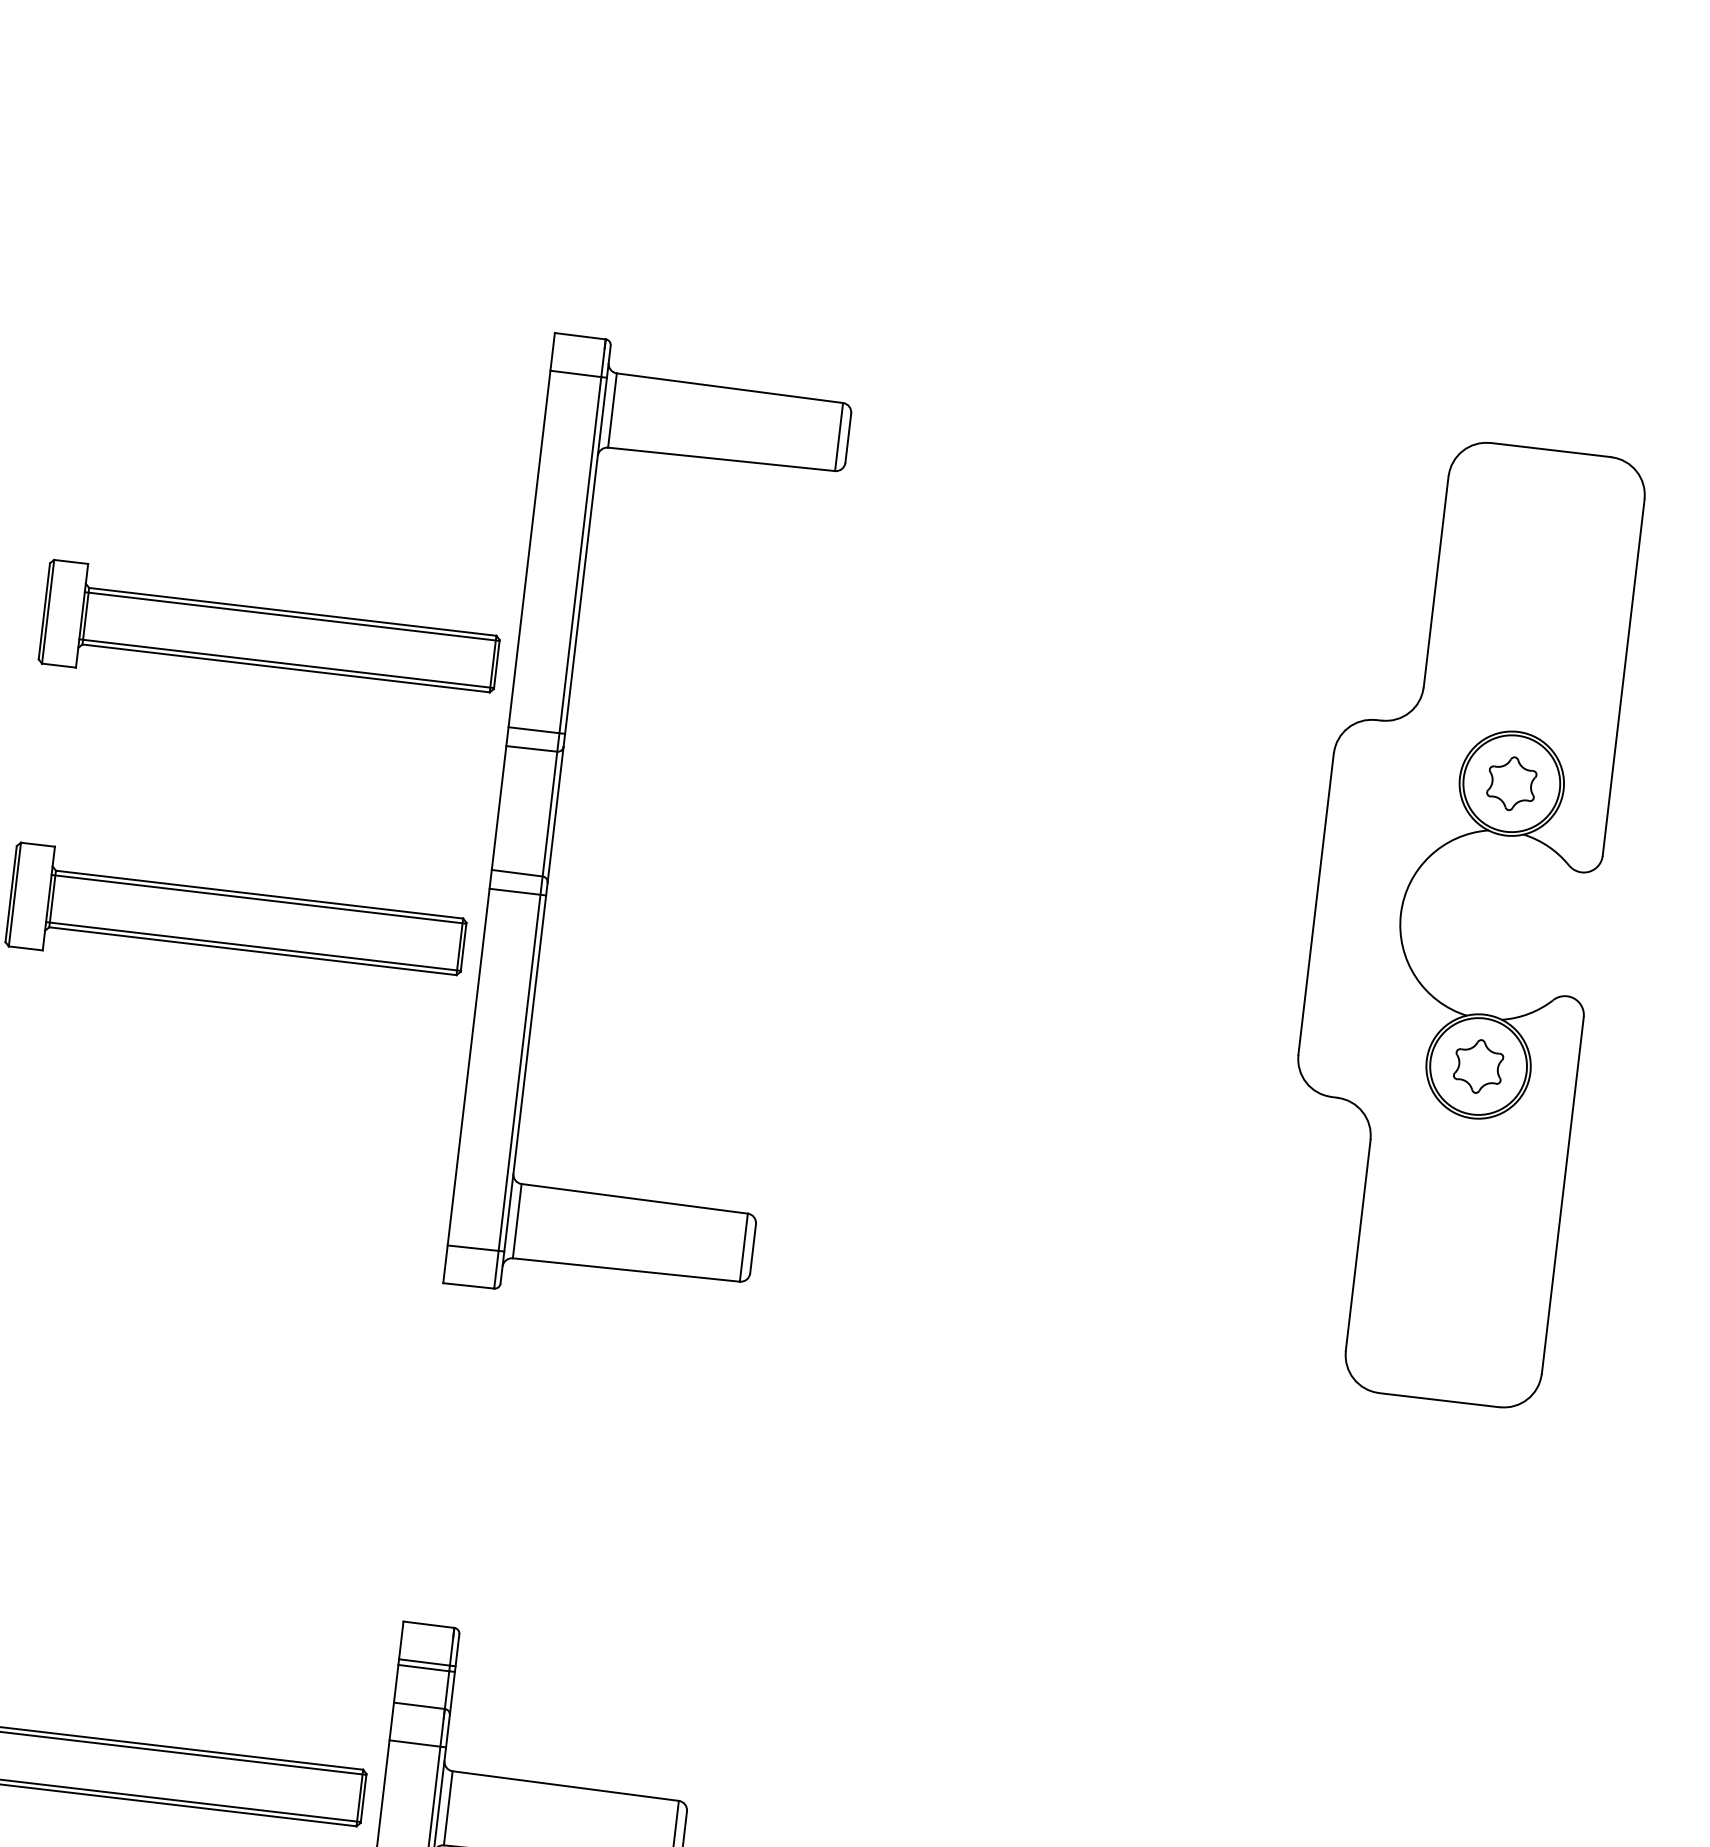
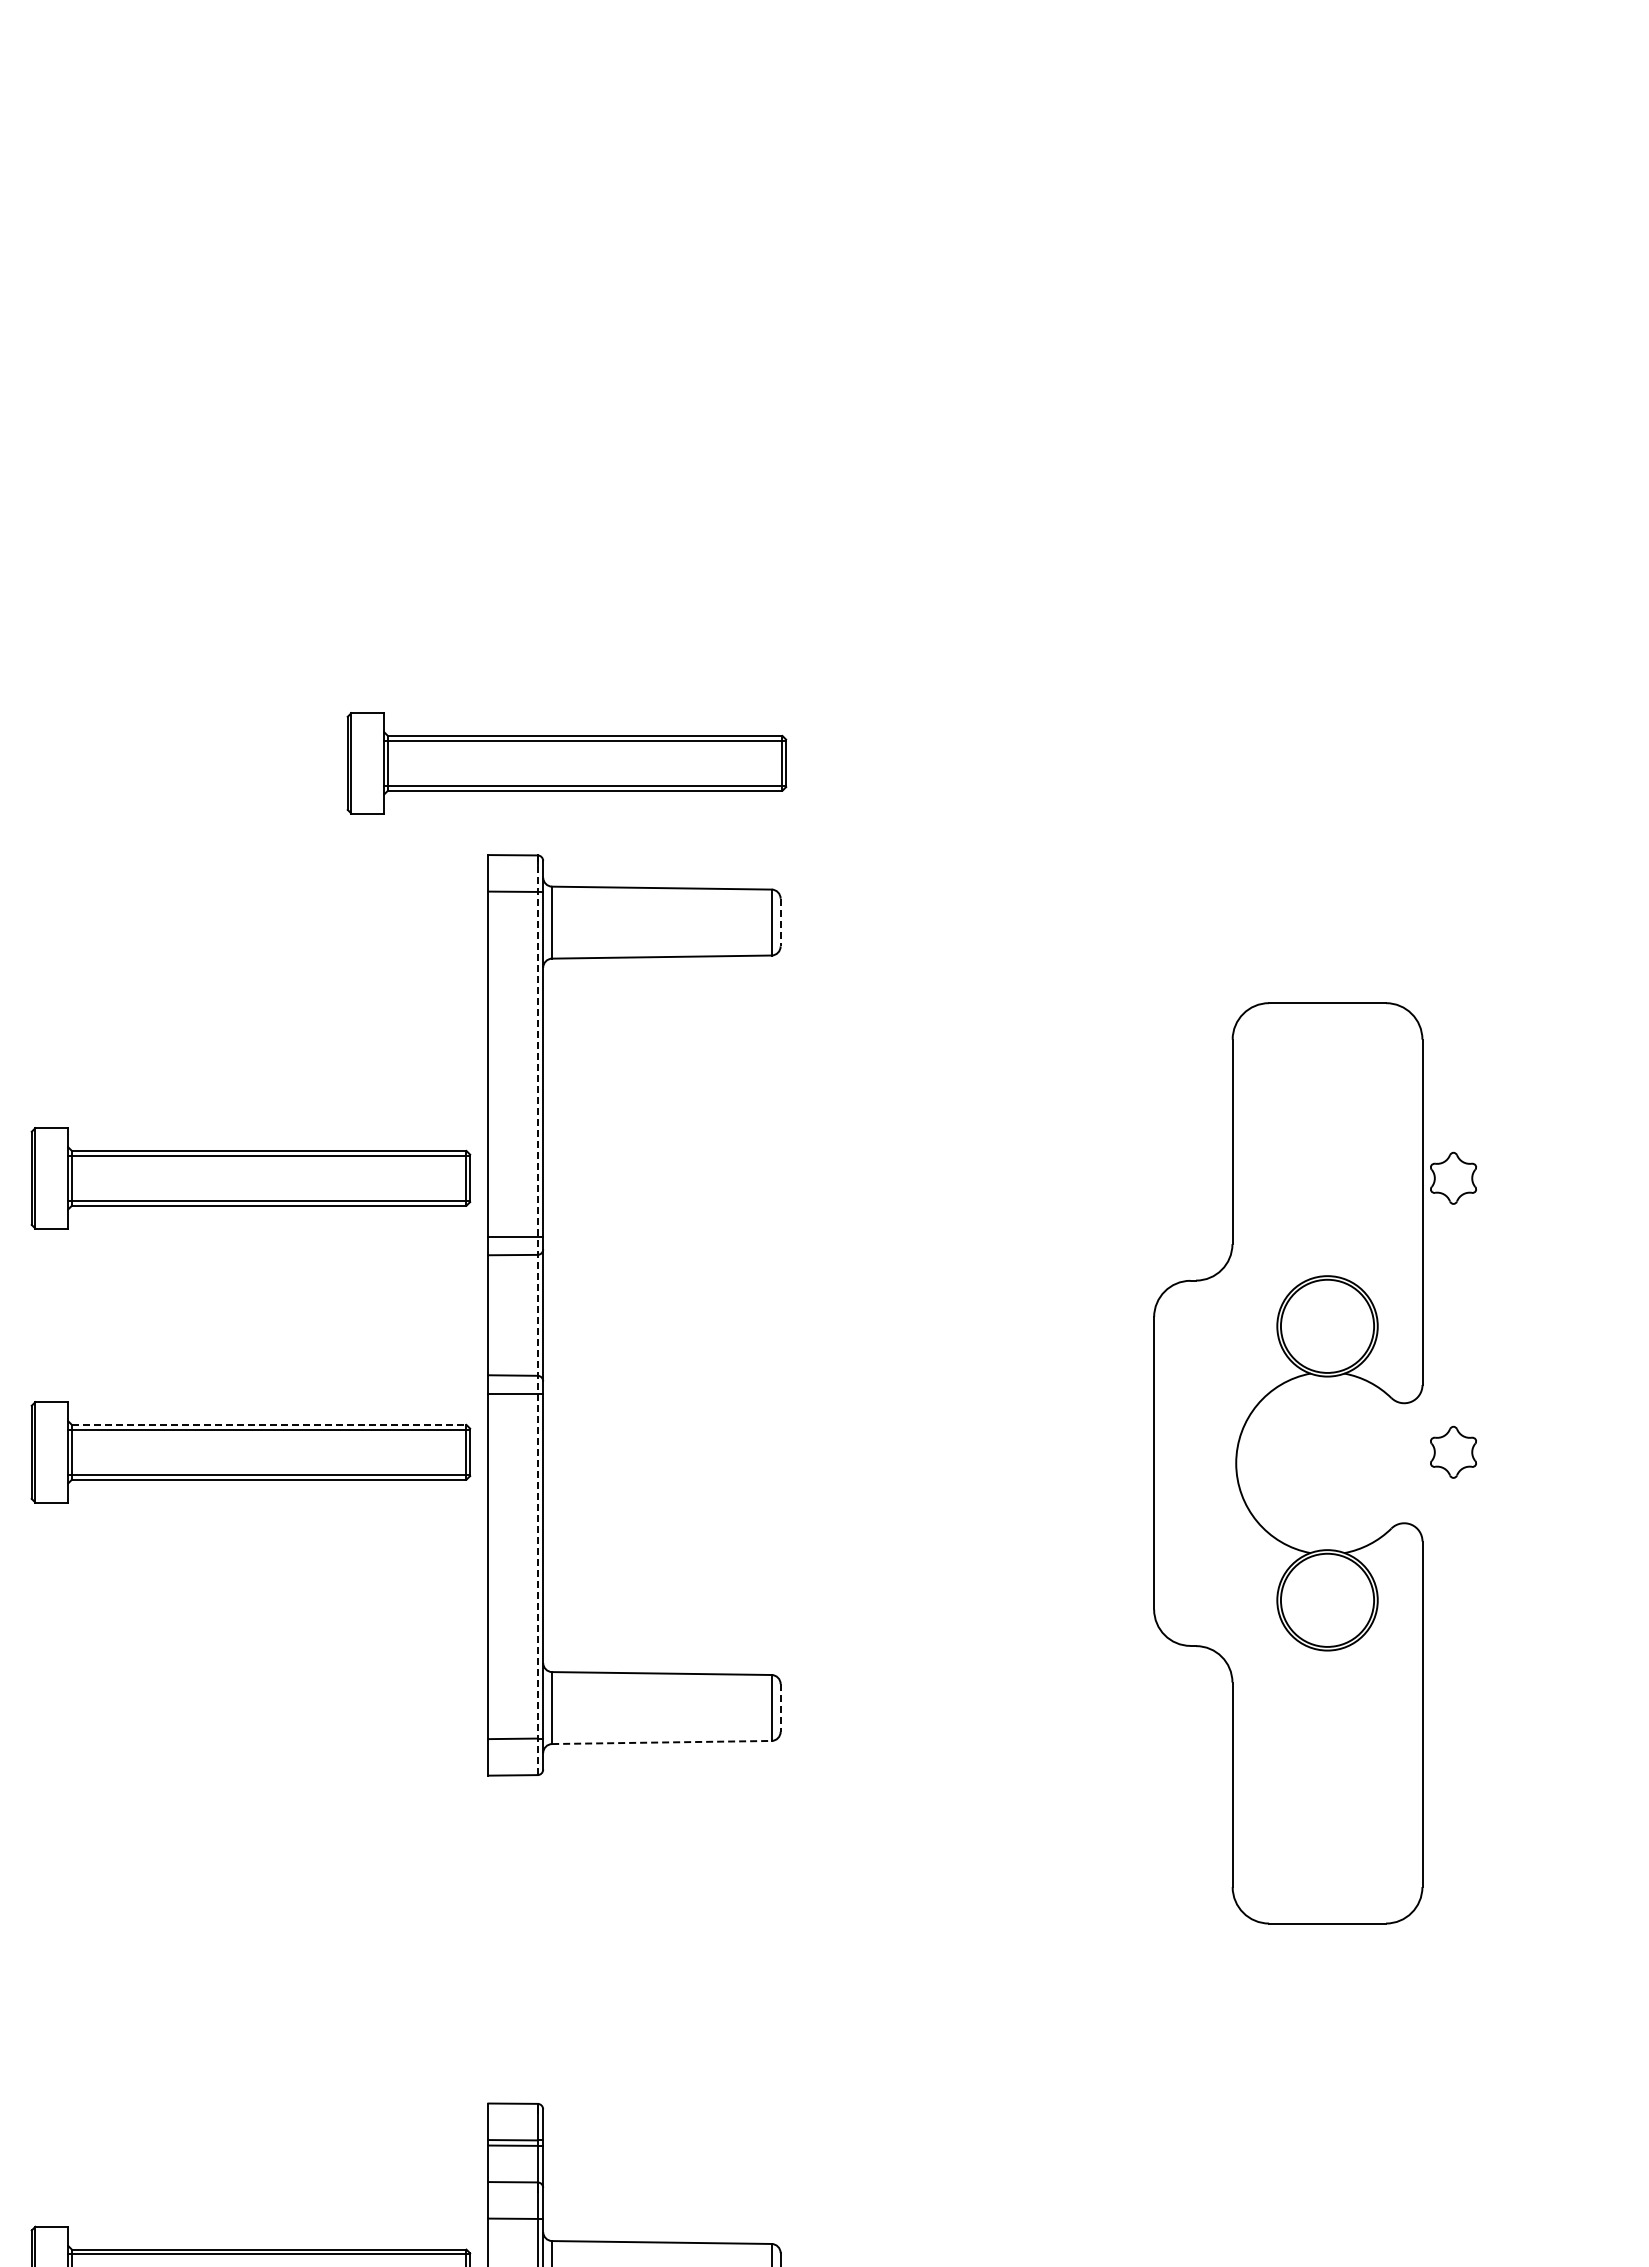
part: (646, 248) -> (566, 763), added
line: (848, 438) -> (780, 922), solid -> dashed
line: (549, 814) -> (537, 1315), solid -> dashed
line: (259, 894) -> (269, 1424), solid -> dashed
part: (1402, 914) -> (1237, 1463), moved
line: (753, 1248) -> (780, 1707), solid -> dashed
line: (625, 1269) -> (661, 1742), solid -> dashed

